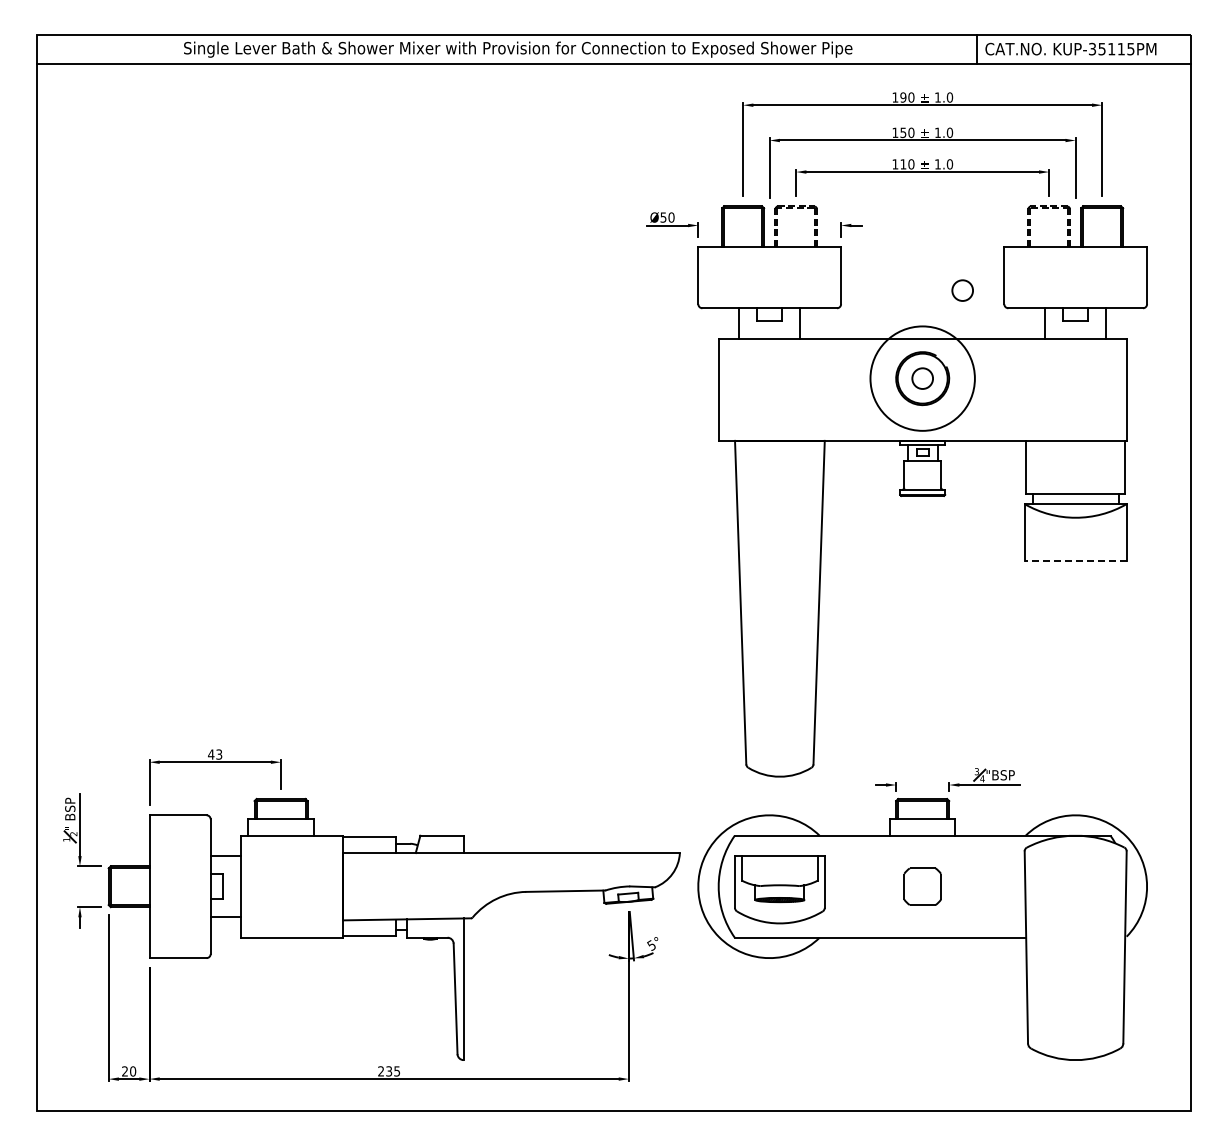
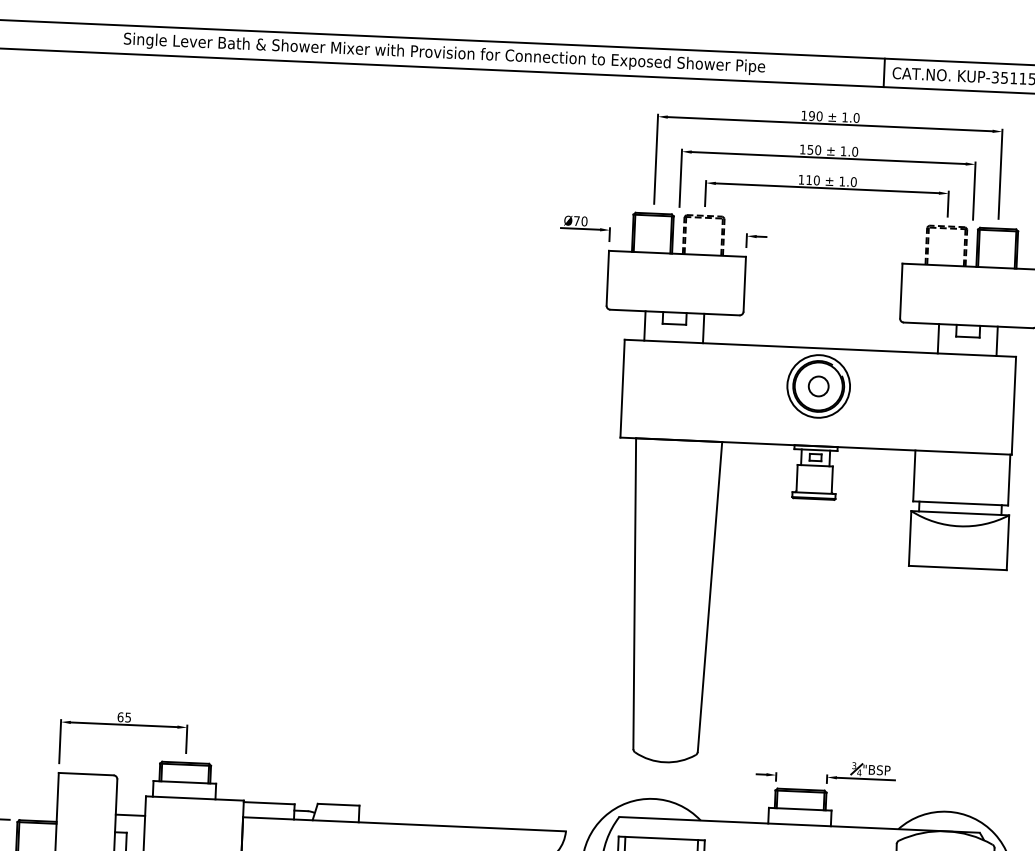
text: (663, 217) -> (576, 221), Ø50 -> Ø70
circle: (962, 290) -> (860, 303), removed
circle: (922, 378) -> (818, 386), size x0.62
line: (1075, 561) -> (957, 568), dashed -> solid
text: (215, 754) -> (124, 717), 43 -> 65

